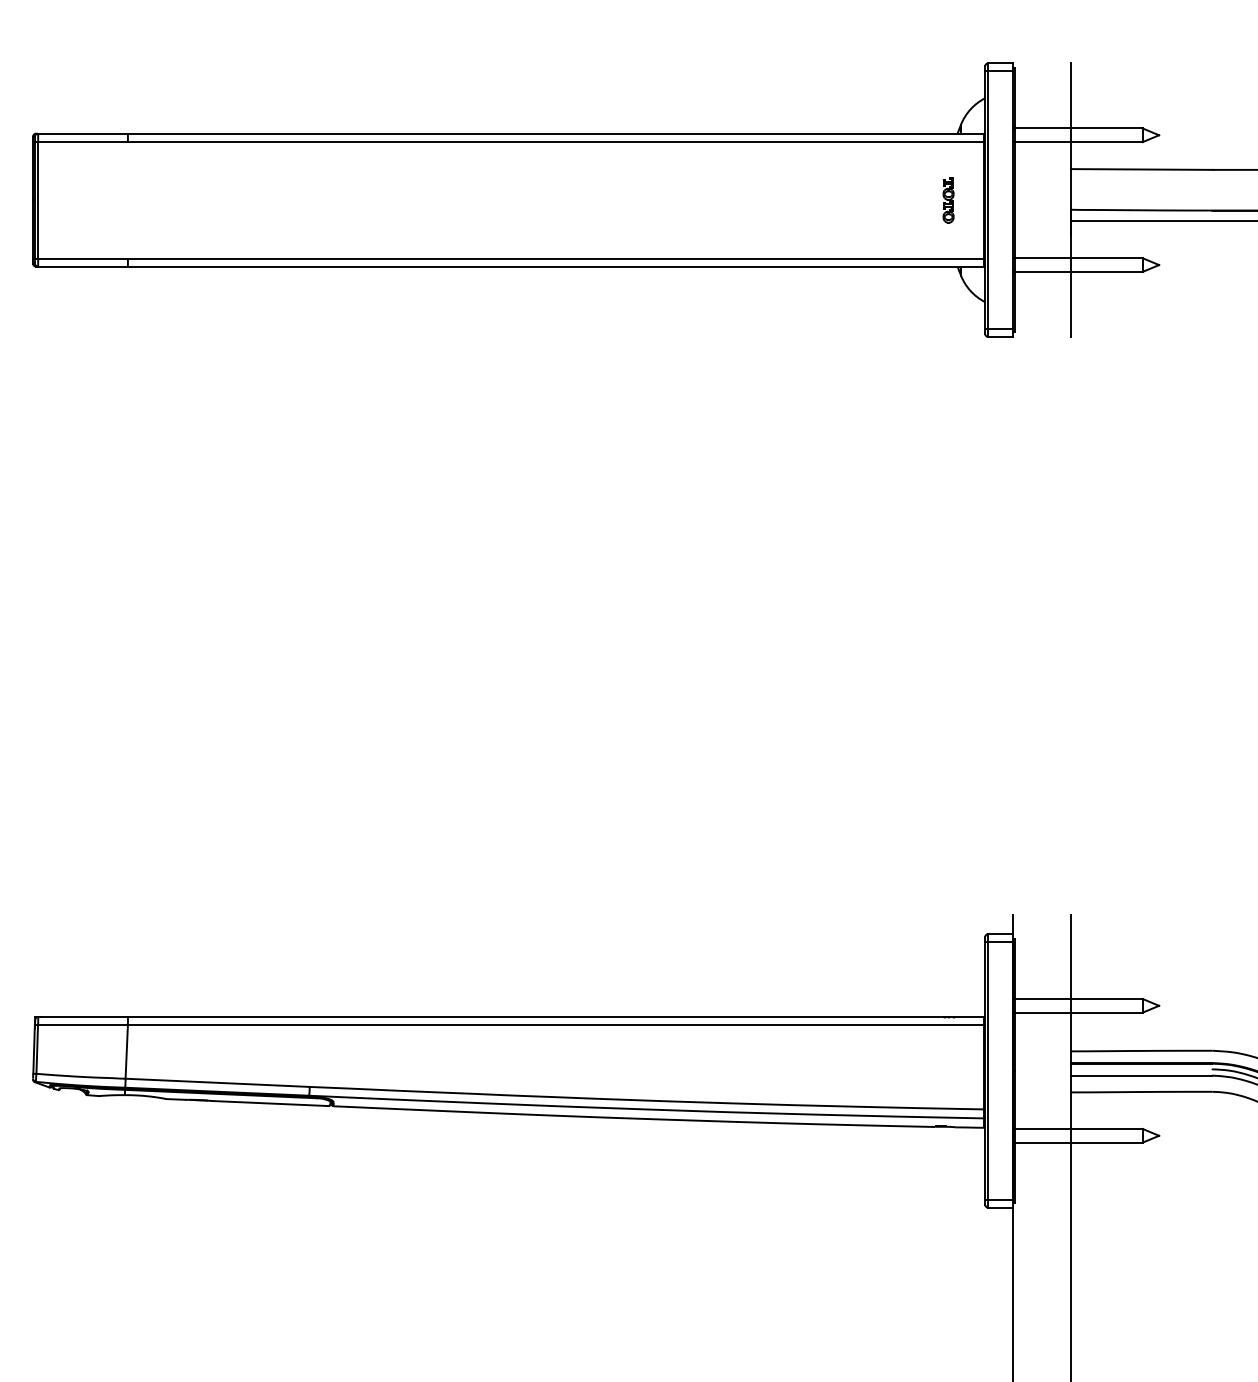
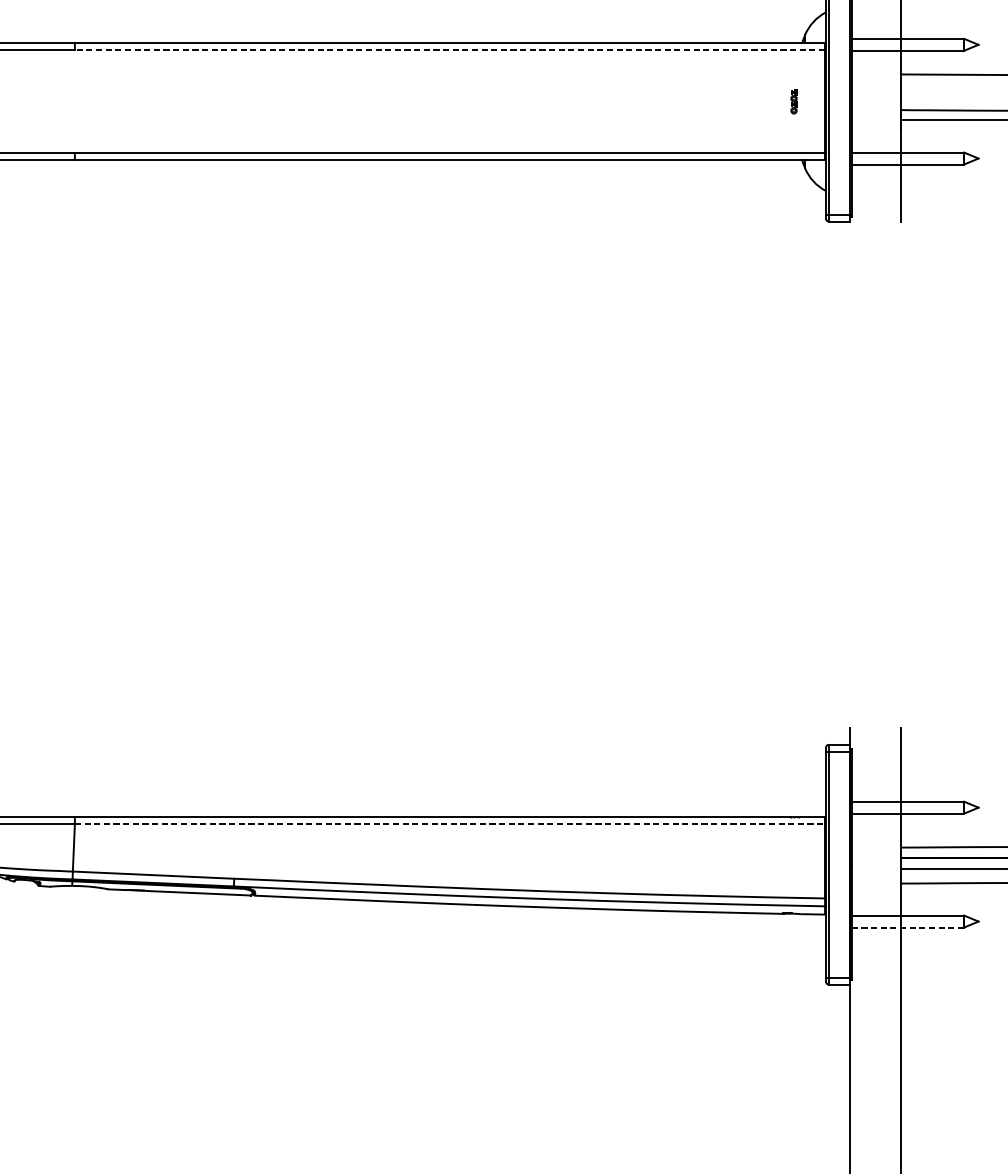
line: (555, 141) -> (449, 50), solid -> dashed
part: (948, 200) -> (793, 101), size x0.6
line: (556, 1024) -> (450, 824), solid -> dashed
line: (1079, 1142) -> (908, 927), solid -> dashed

